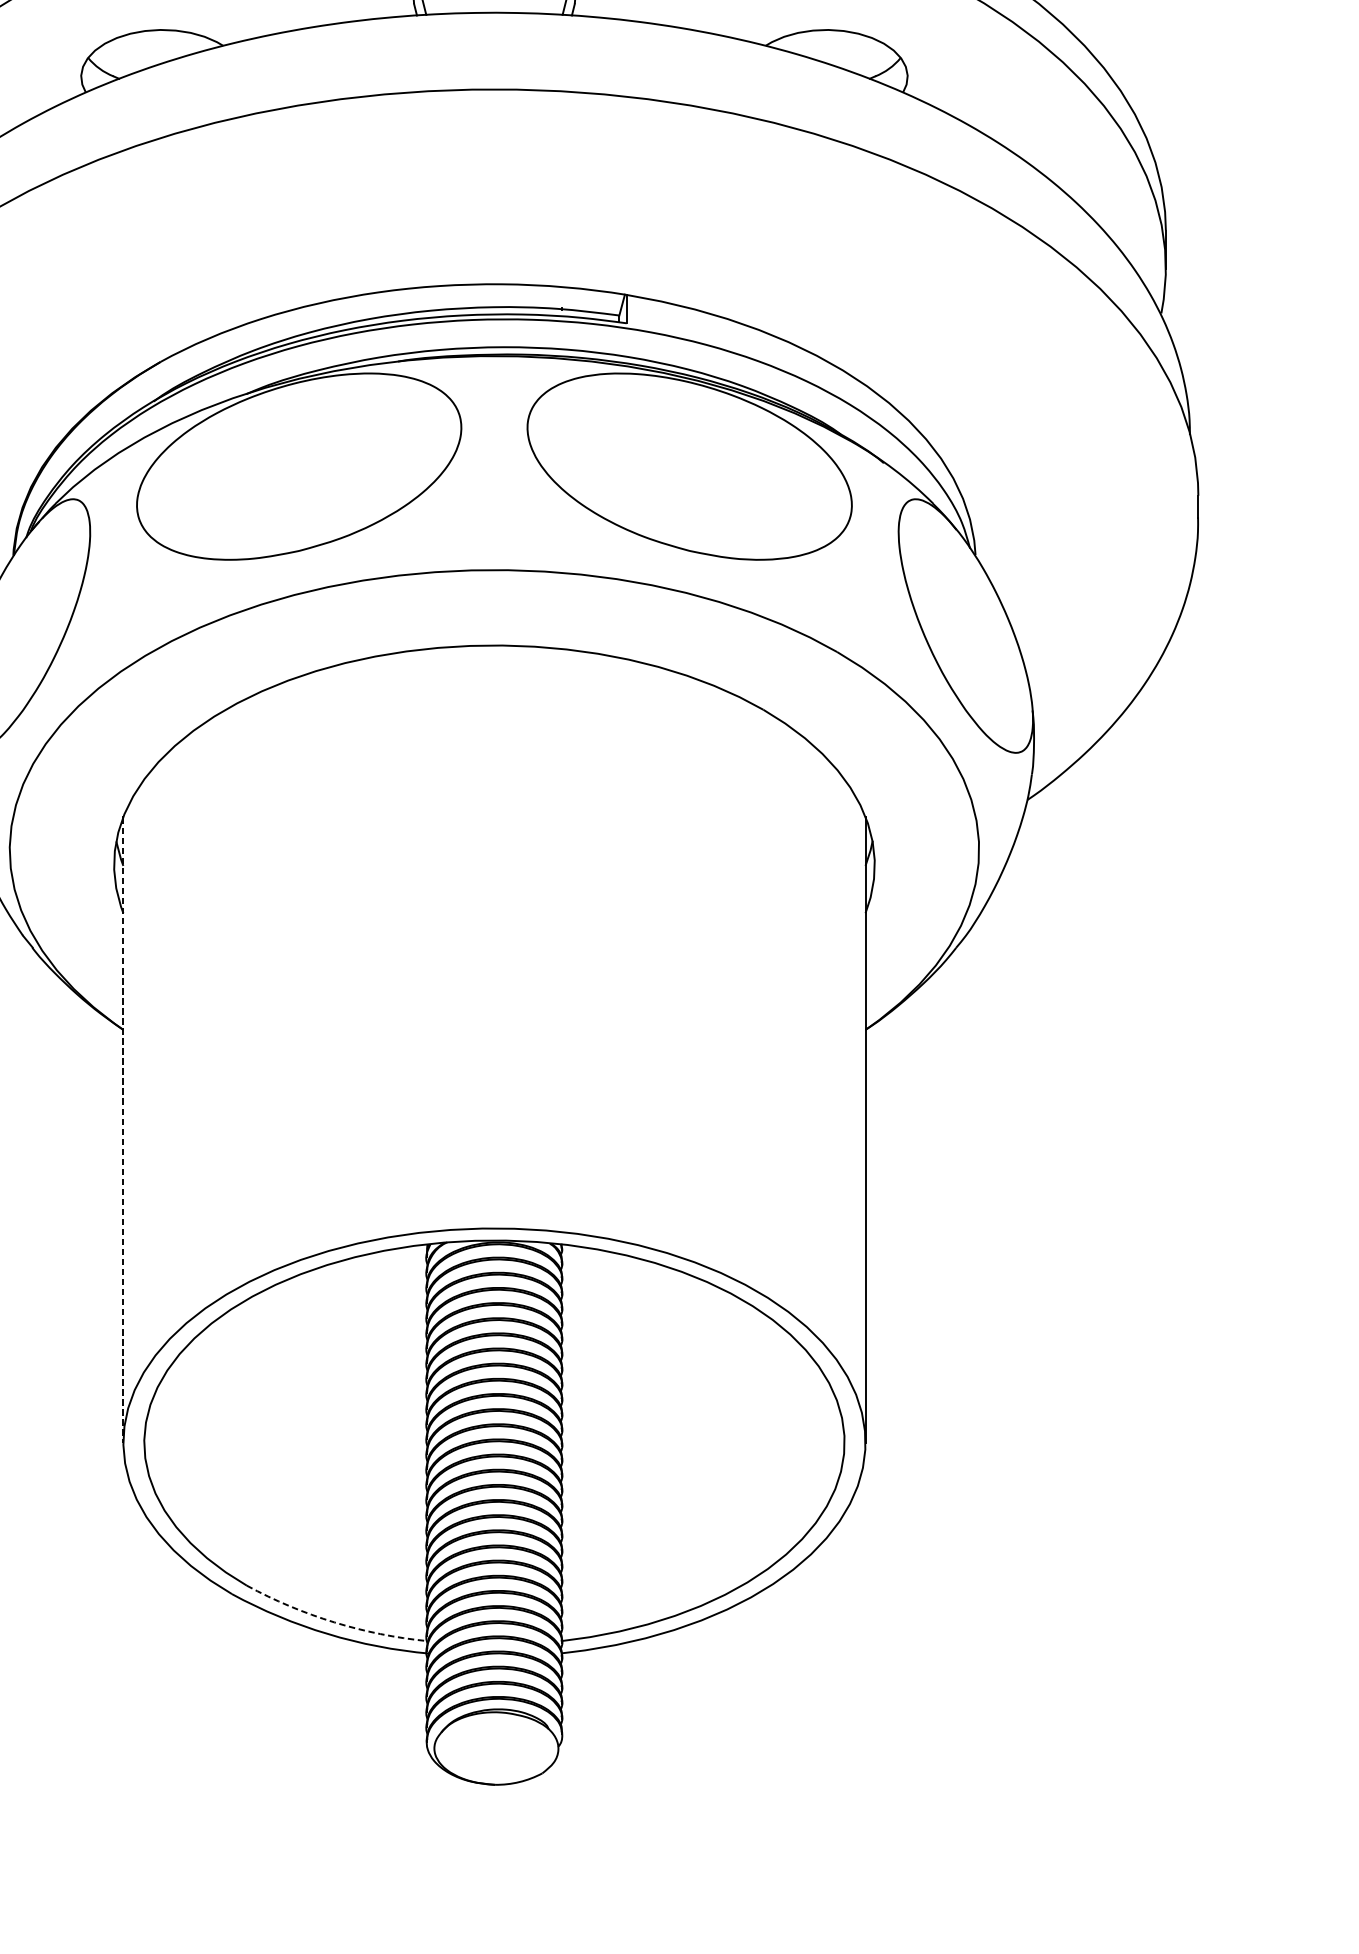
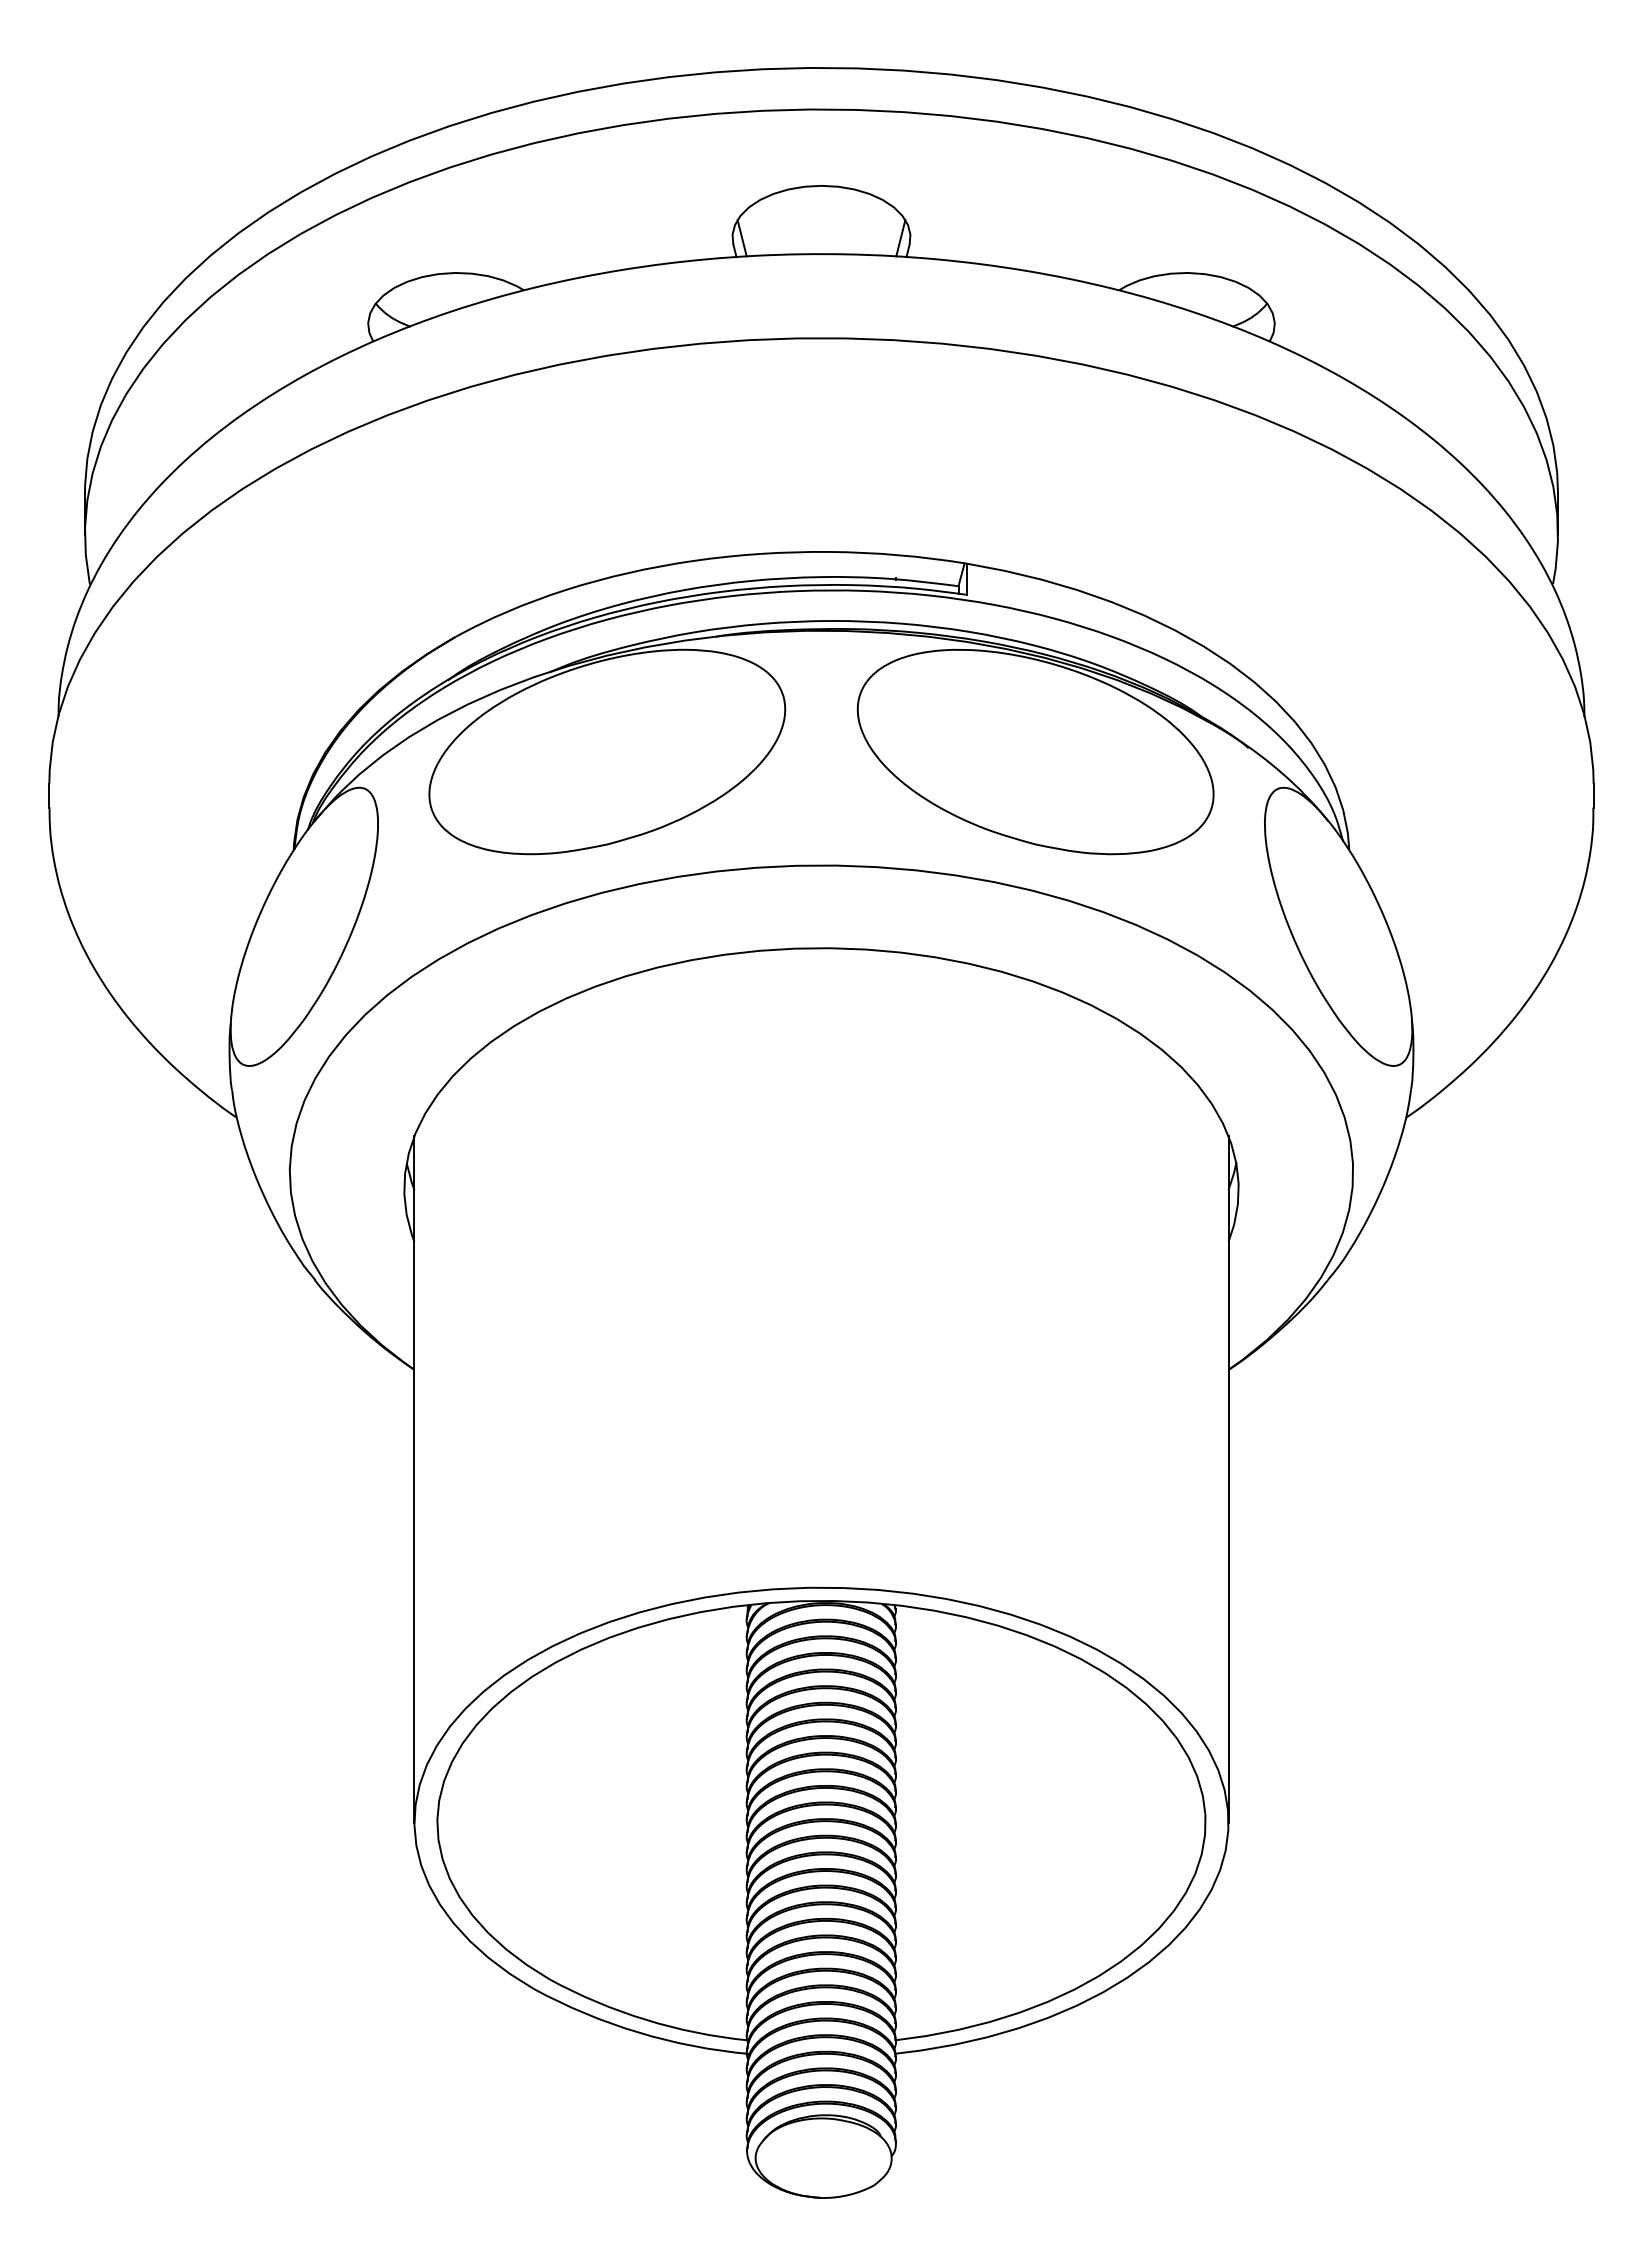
line: (123, 1129) -> (414, 1479), dashed -> solid
arc: (334, 1622) -> (645, 2019), dashed -> solid

